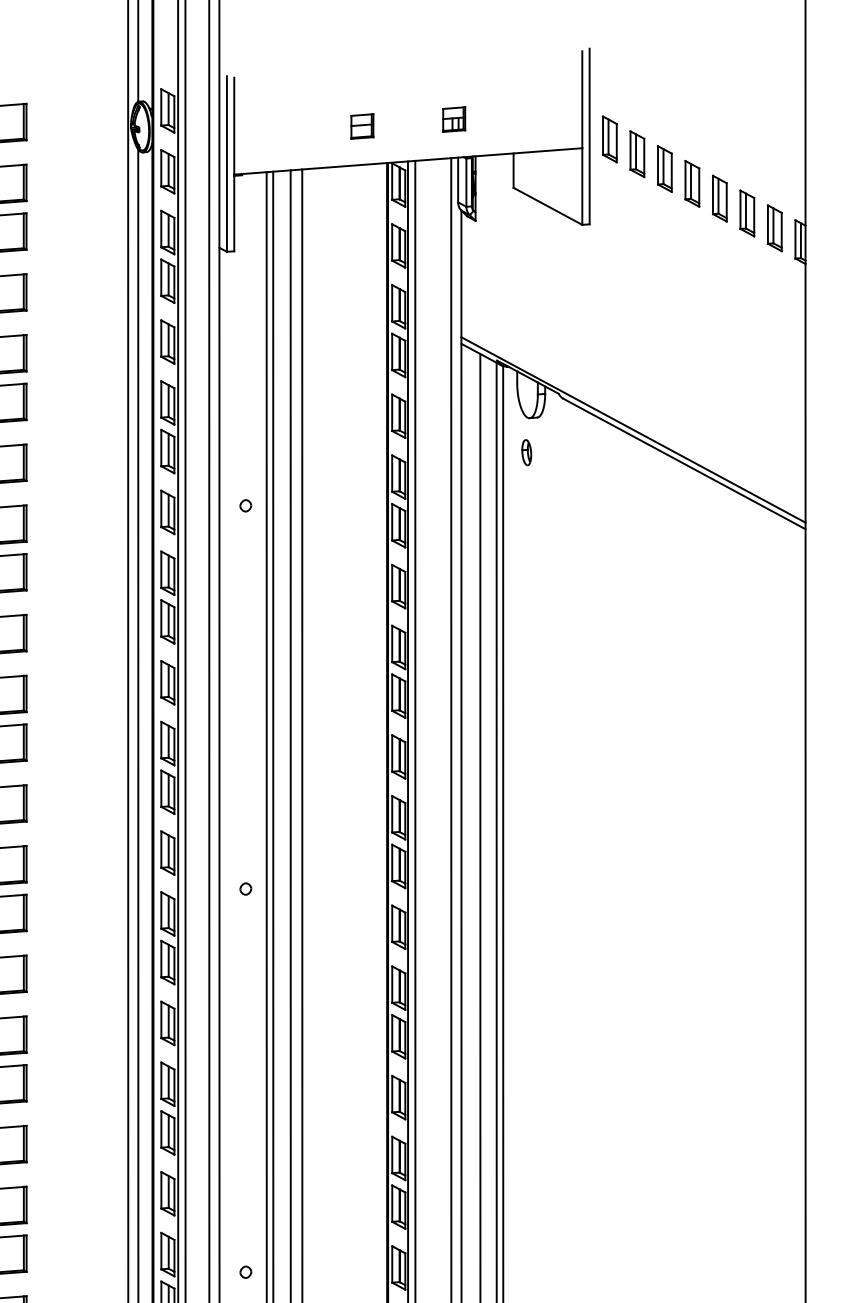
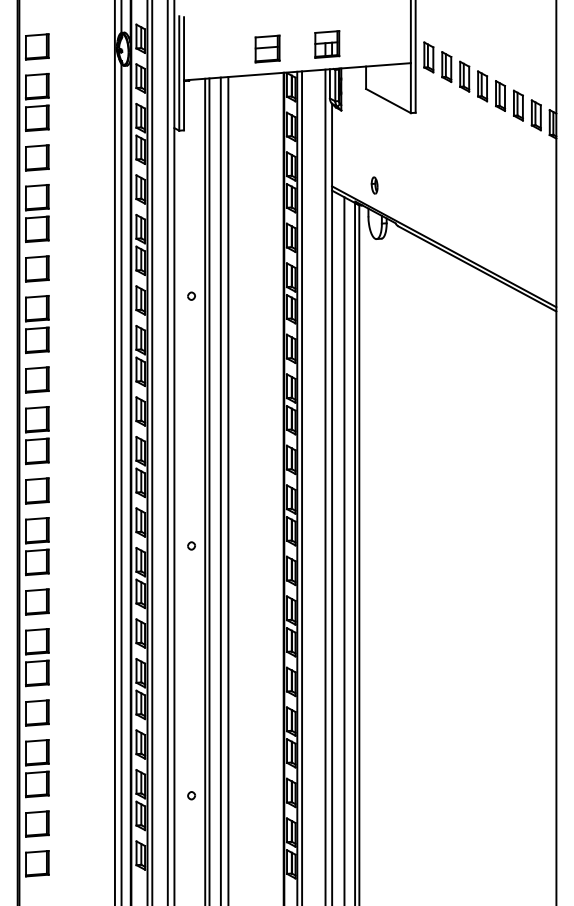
part: (454, 119) -> (327, 44), size x1.67
part: (362, 125) -> (267, 48), size x1.67
part: (526, 452) -> (374, 185), moved

